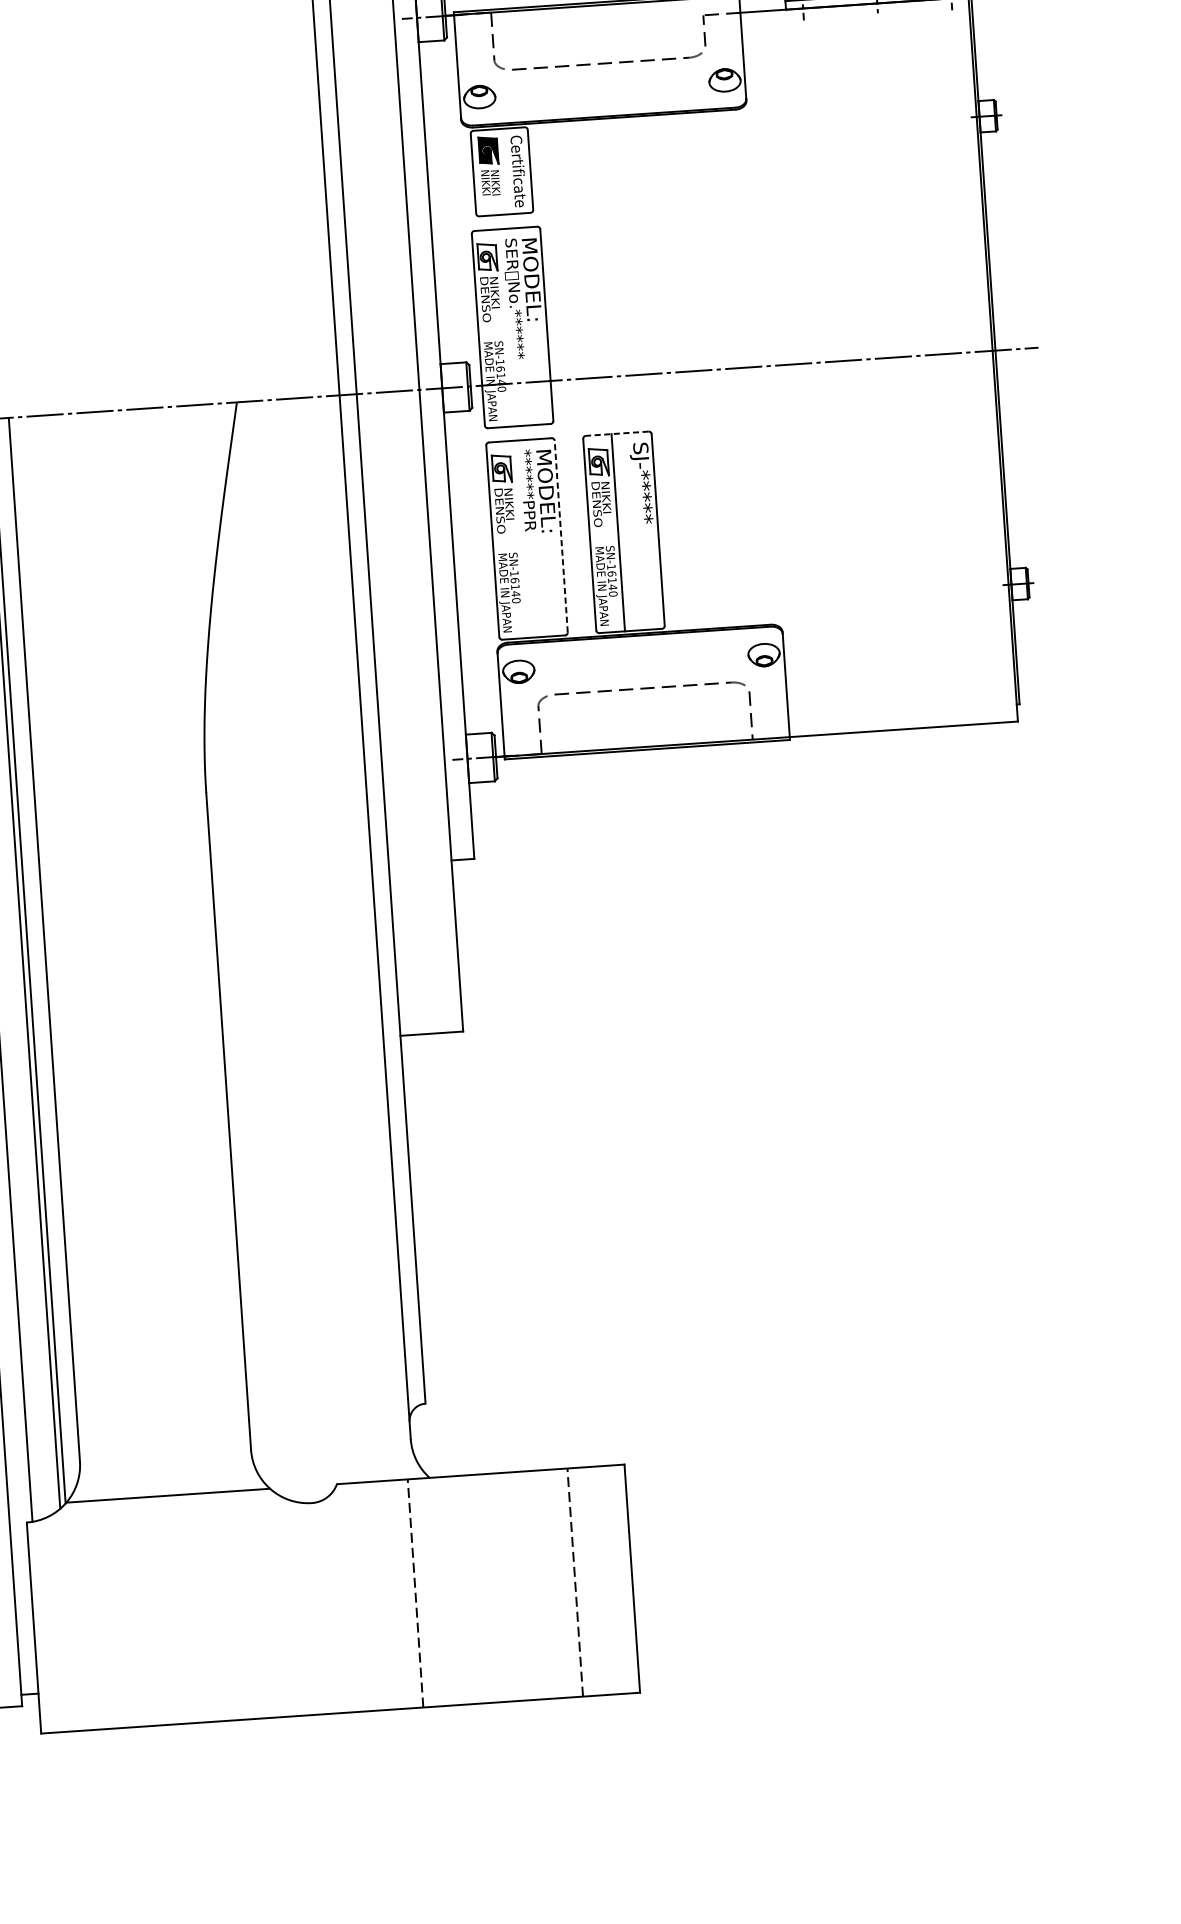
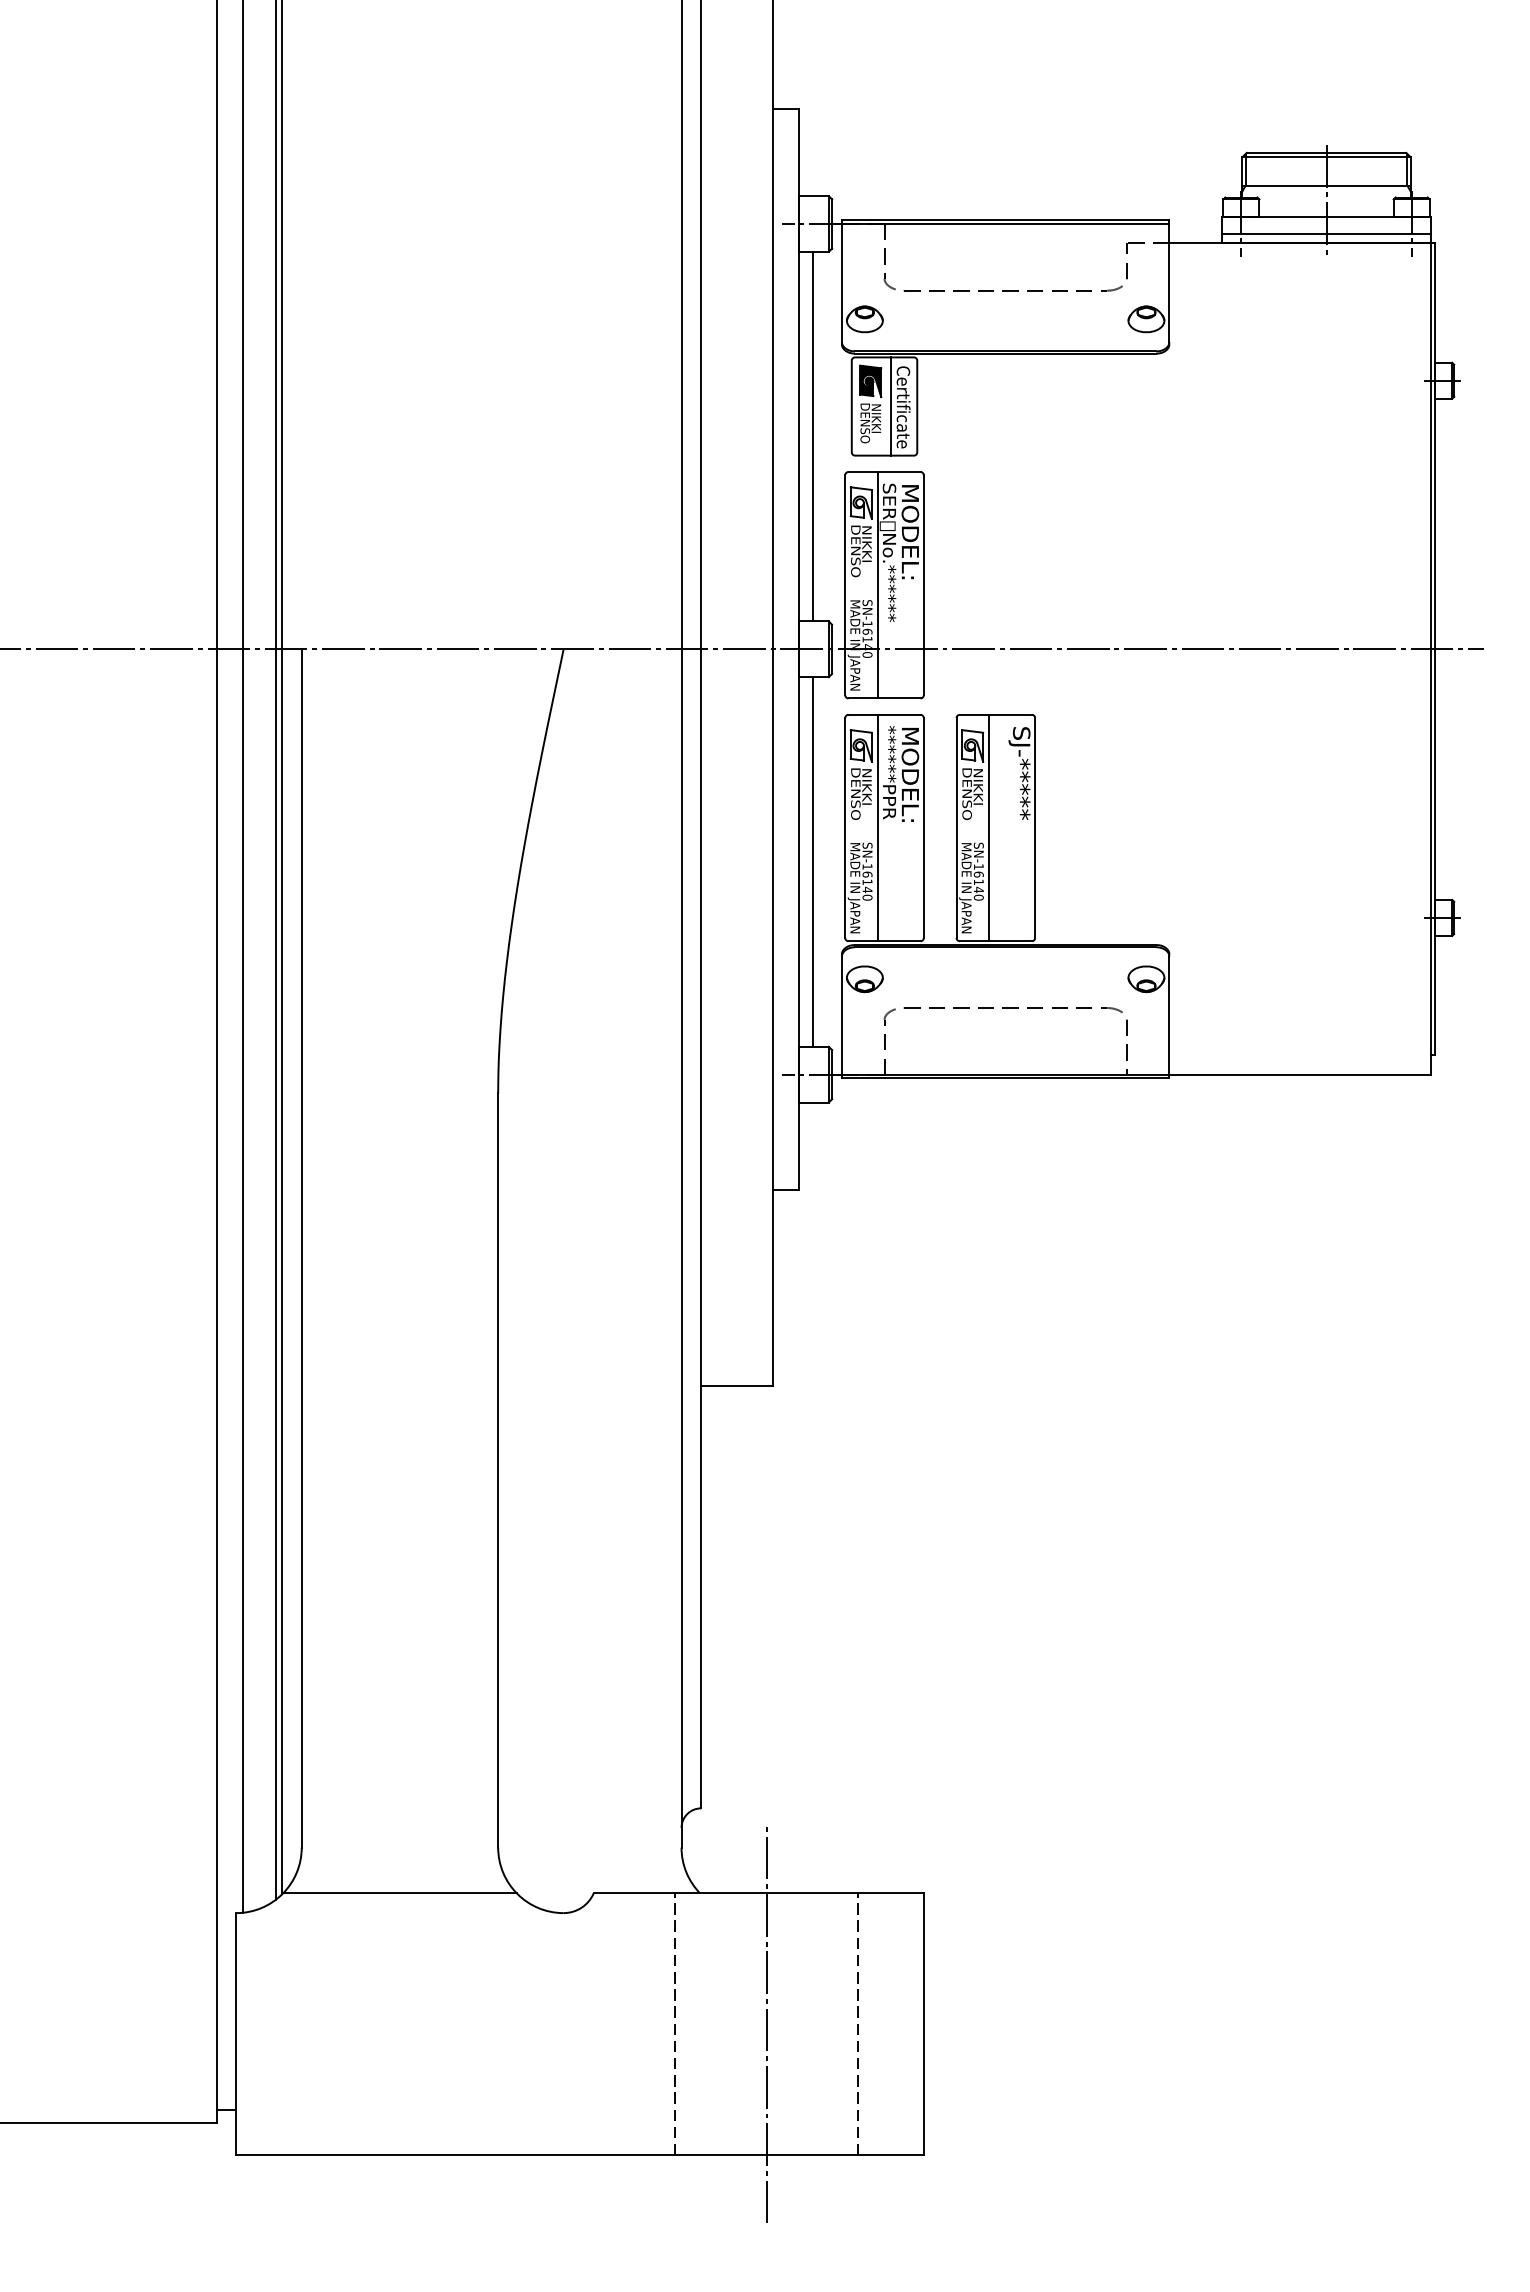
line: (508, 171) -> (891, 406), added
text: (486, 187) -> (865, 423), NIKKI -> DENSO
line: (441, 202) -> (812, 436), added
line: (506, 328) -> (877, 585), added
line: (616, 433) -> (995, 714), dashed -> solid
line: (560, 537) -> (923, 828), dashed -> solid
line: (520, 538) -> (877, 827), added
line: (466, 572) -> (812, 861), added
line: (495, 1588) -> (766, 2024), added

